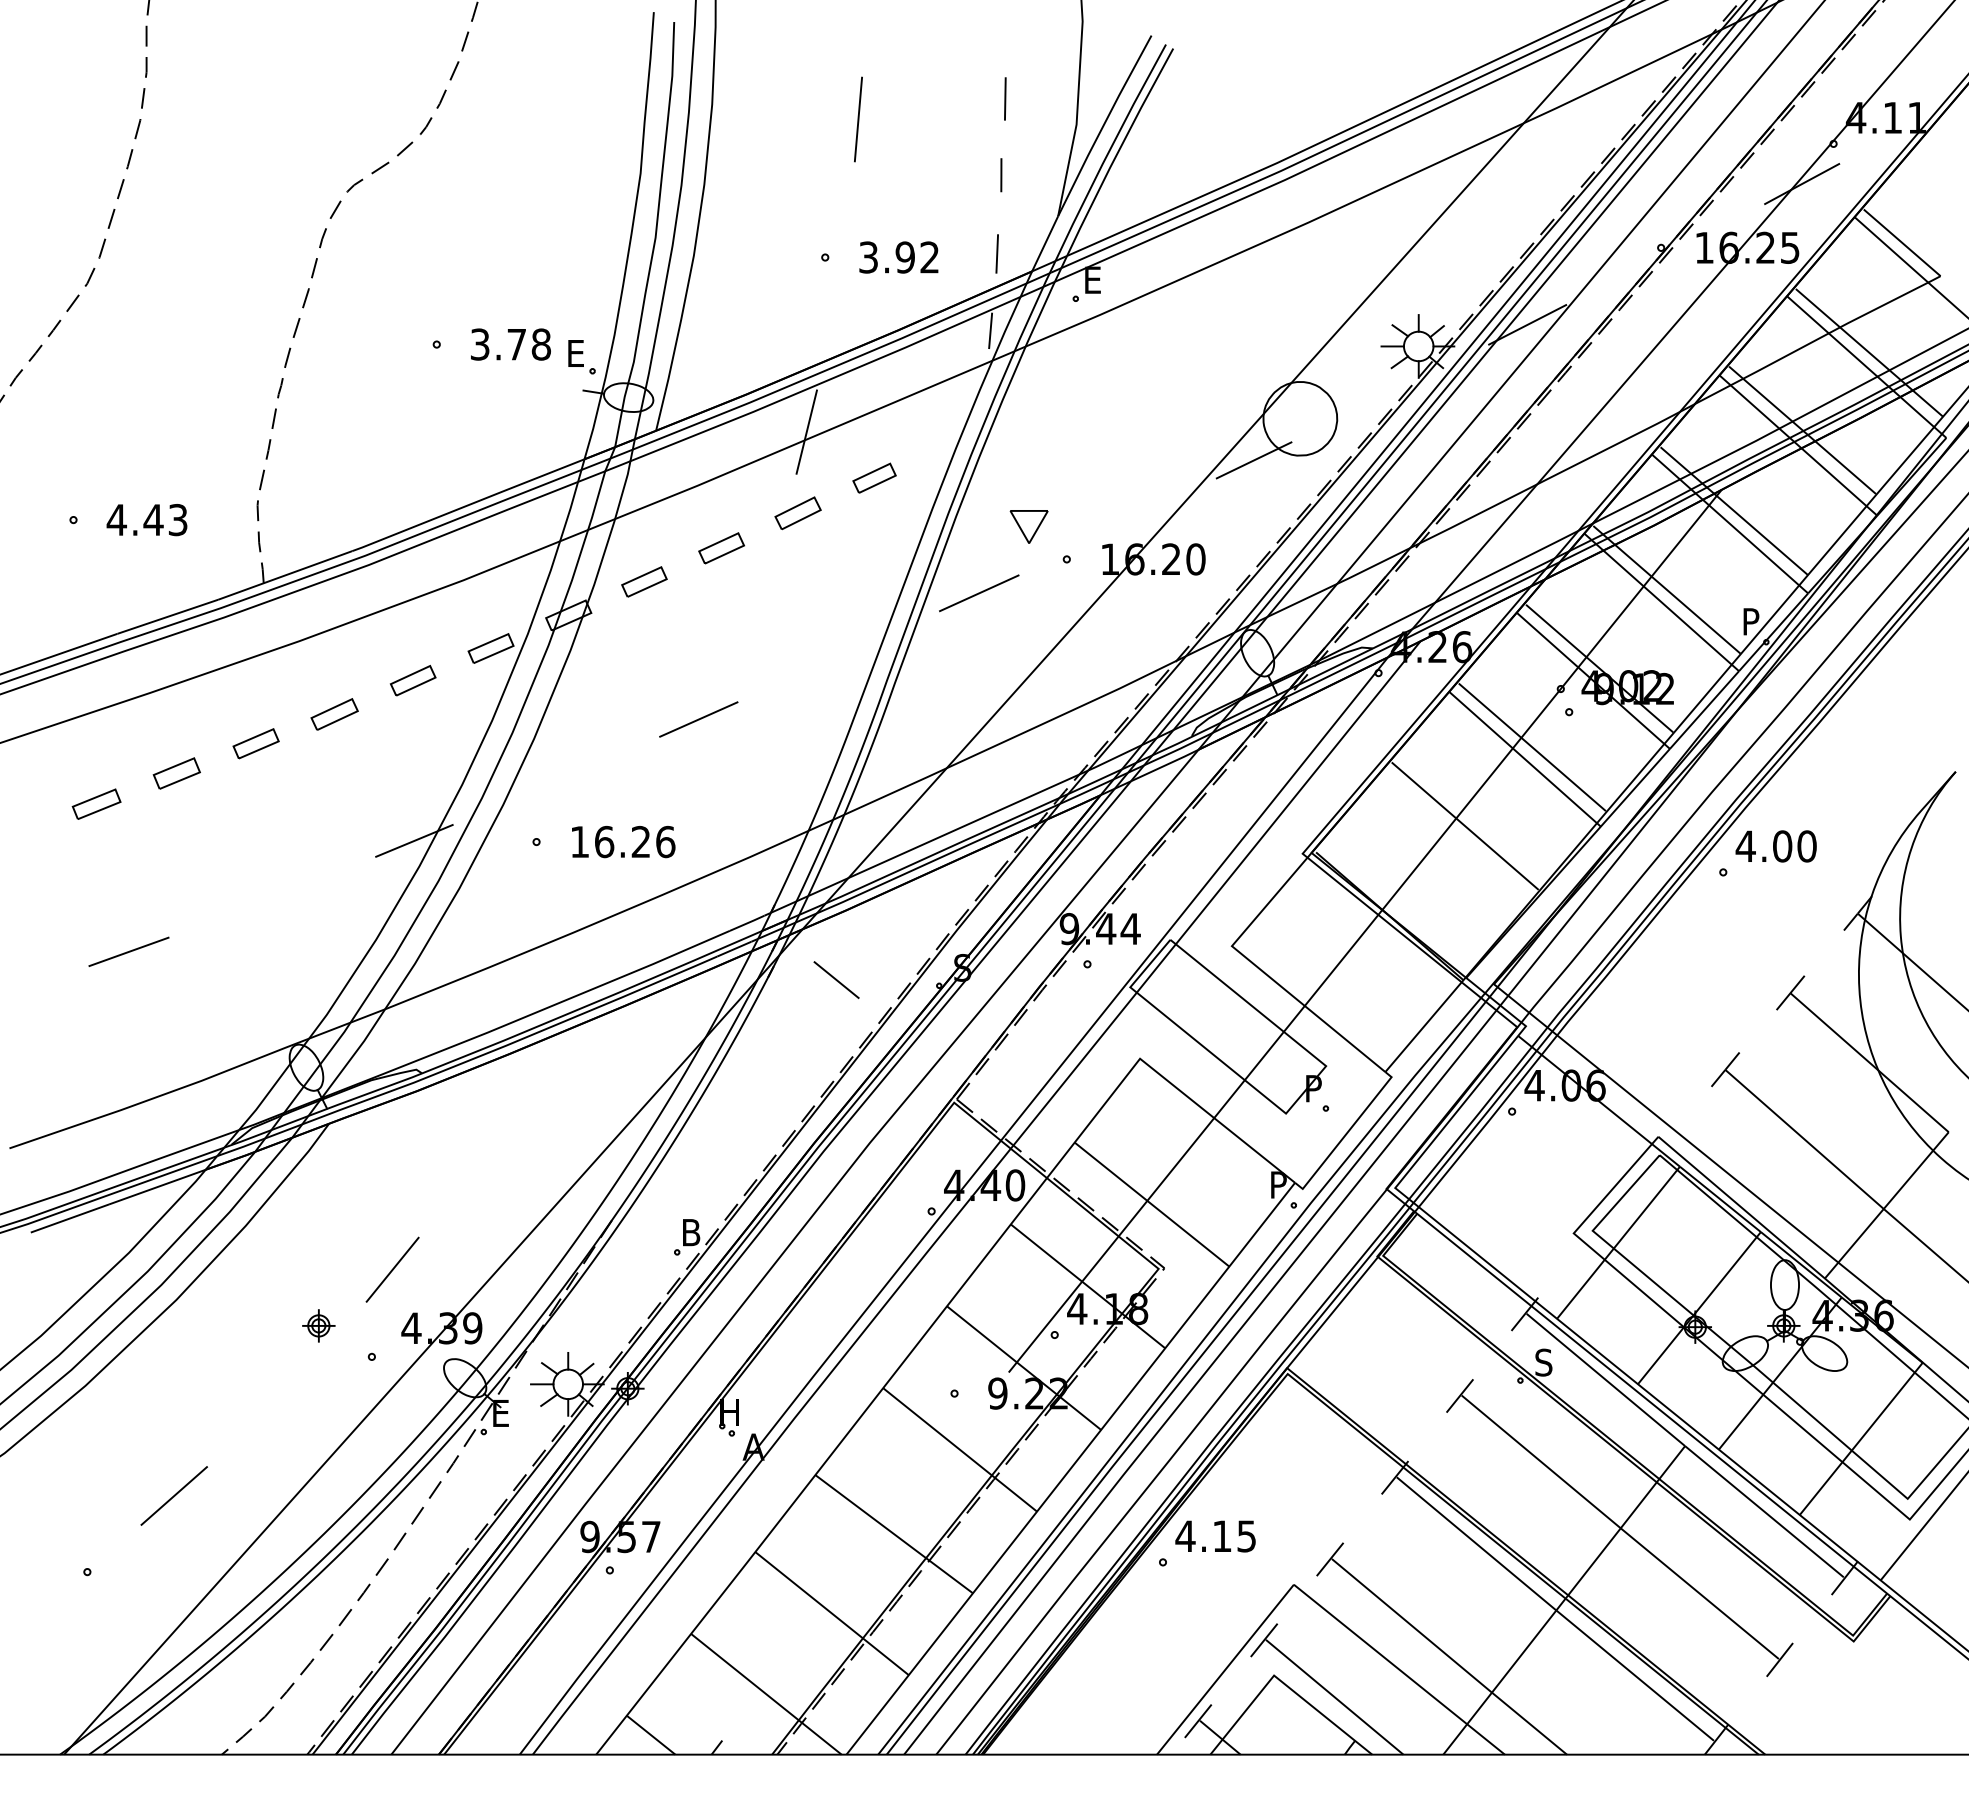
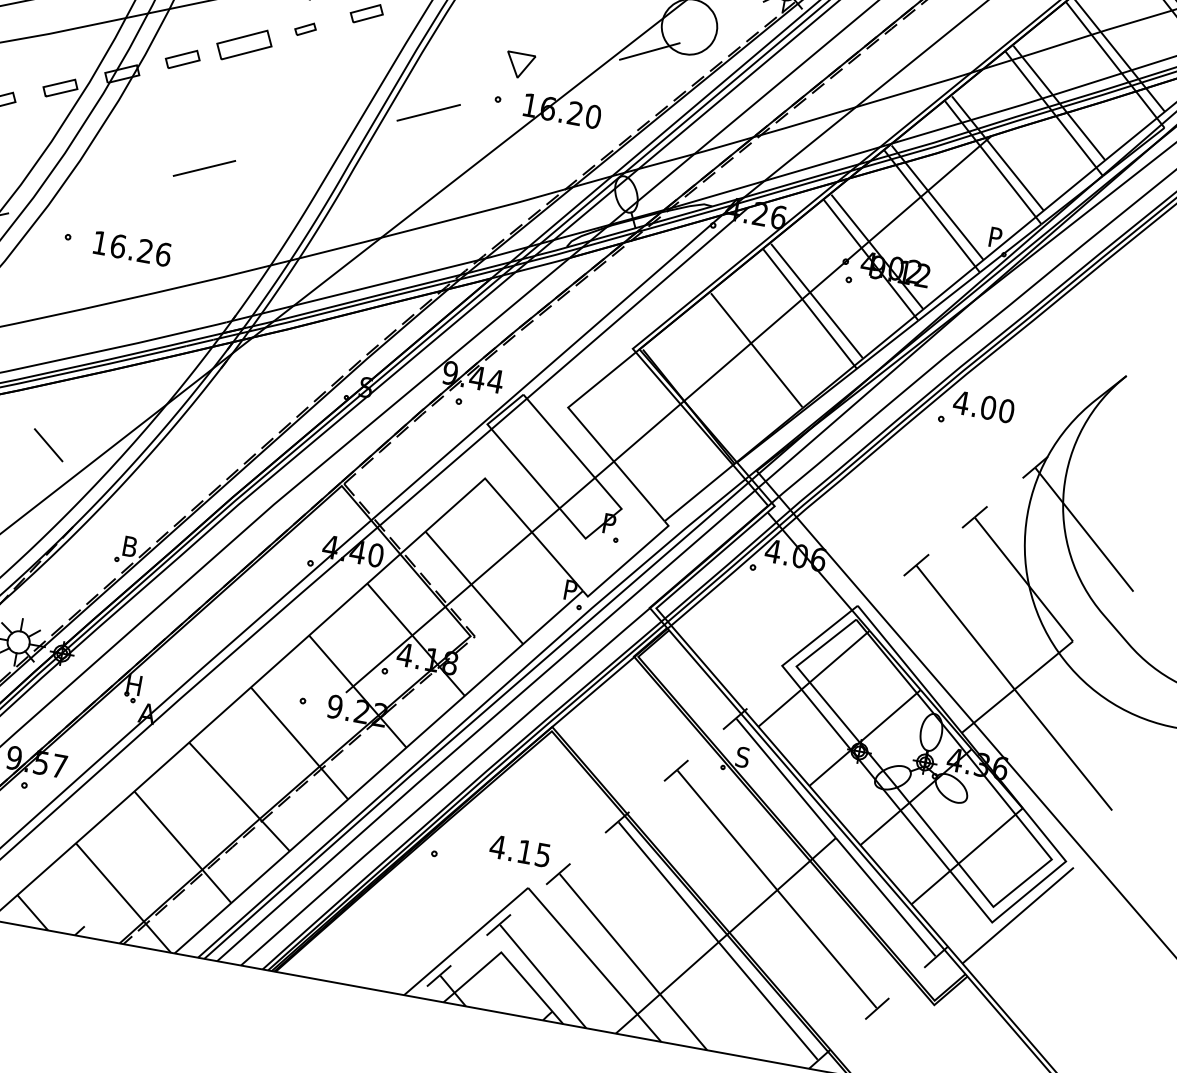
part: (797, 513) -> (305, 29), size x0.6
part: (1028, 526) -> (519, 65), moved
part: (721, 548) -> (244, 45), size x1.6
line: (836, 979) -> (48, 444), moved
text: (1215, 1536) -> (520, 851), moved

